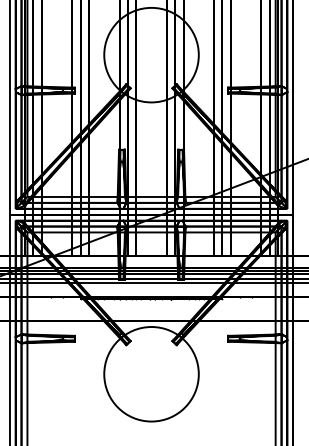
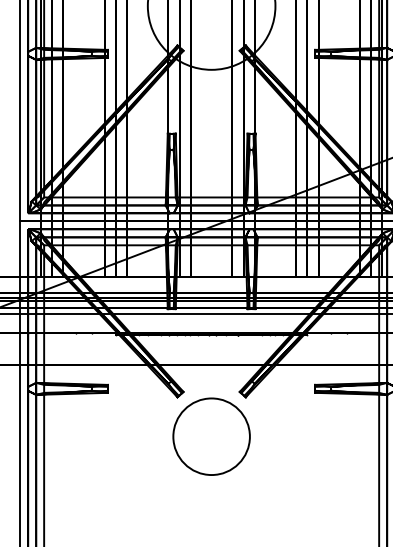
circle: (151, 374) -> (211, 437), size x0.6

